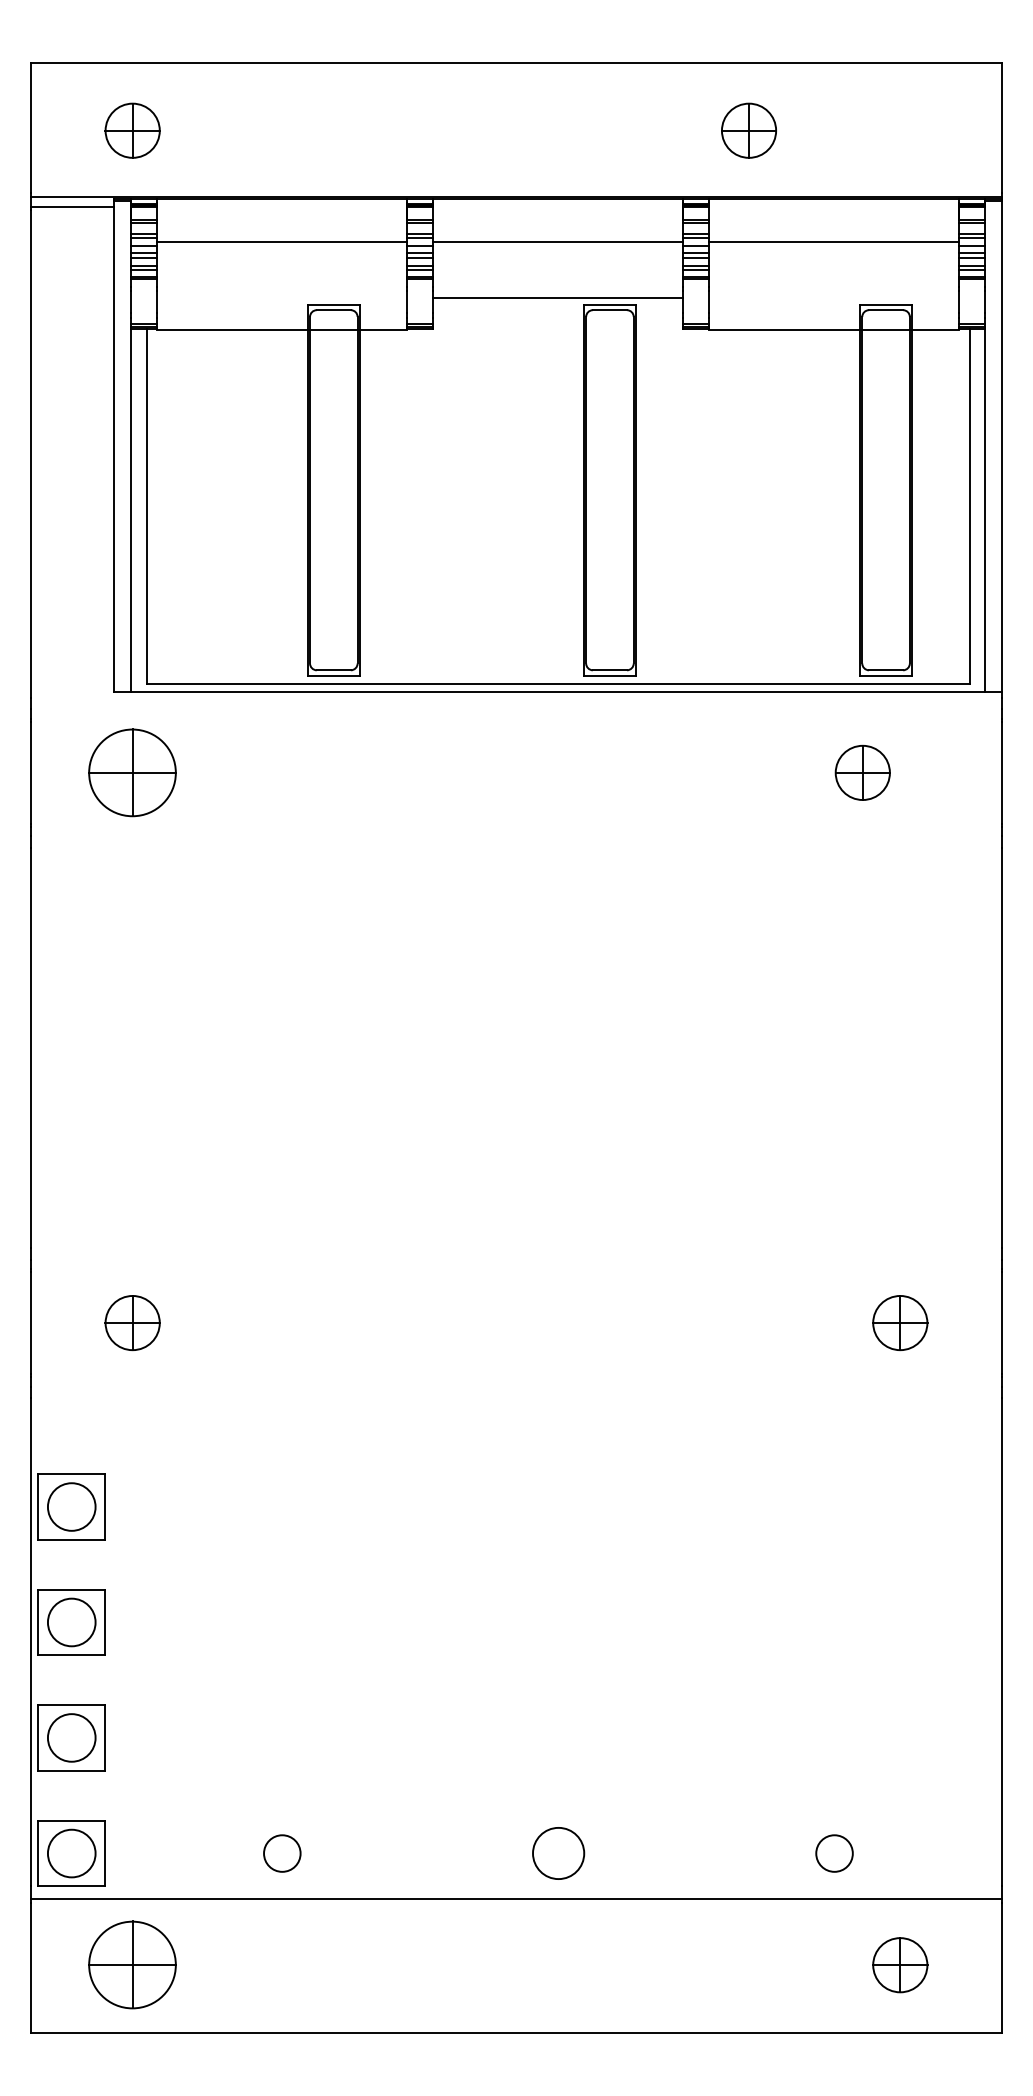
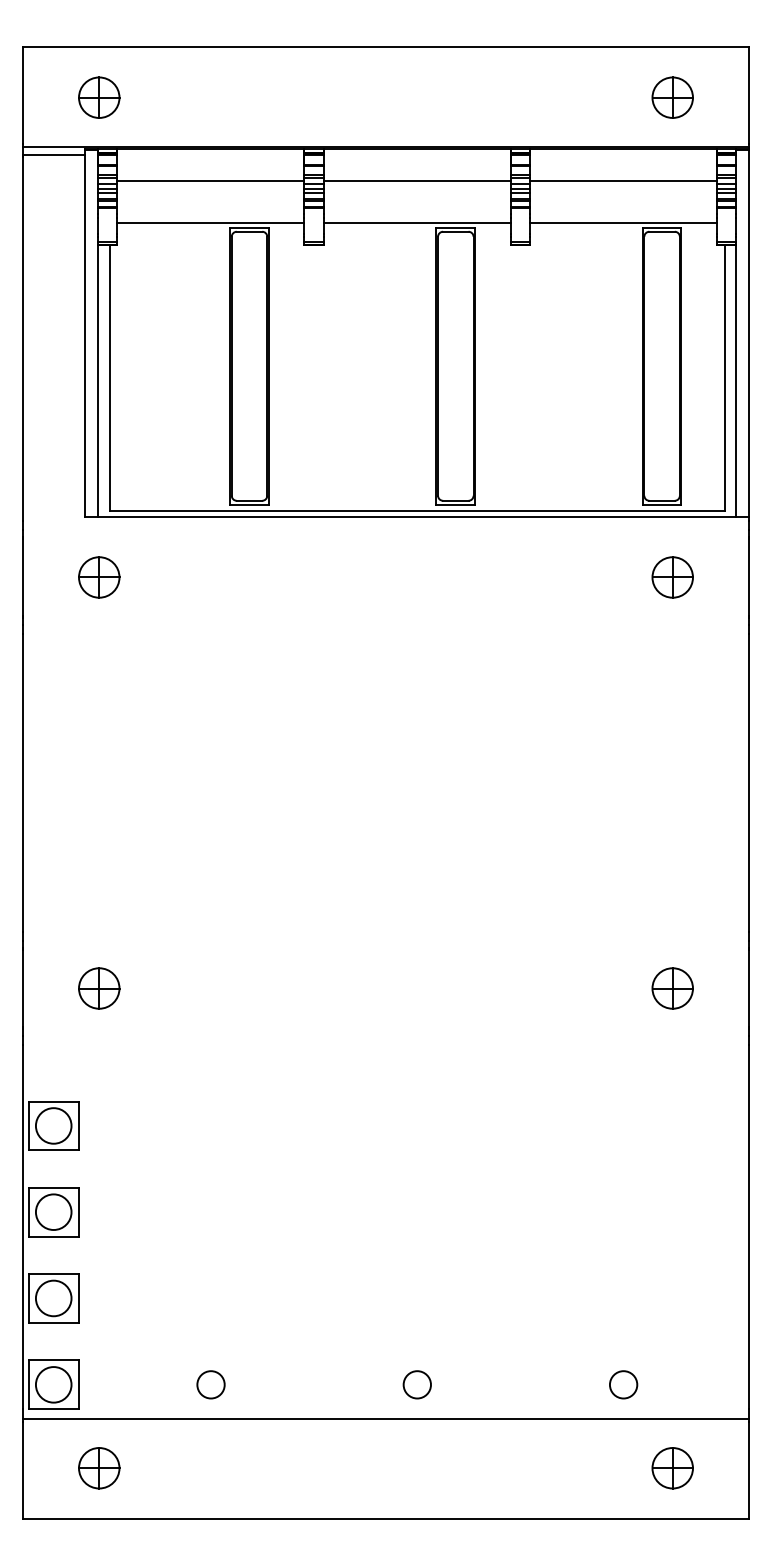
part: (748, 130) -> (672, 97), moved
line: (281, 329) -> (210, 222), moved
line: (833, 329) -> (622, 222), moved
part: (133, 772) -> (99, 577), size x0.62
part: (862, 772) -> (672, 577), moved
circle: (557, 1853) -> (416, 1384), size x0.71
part: (133, 1965) -> (99, 1468), size x0.62

